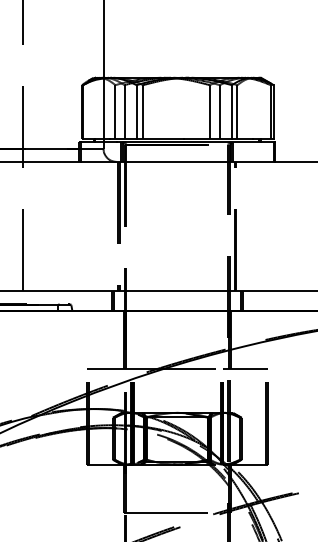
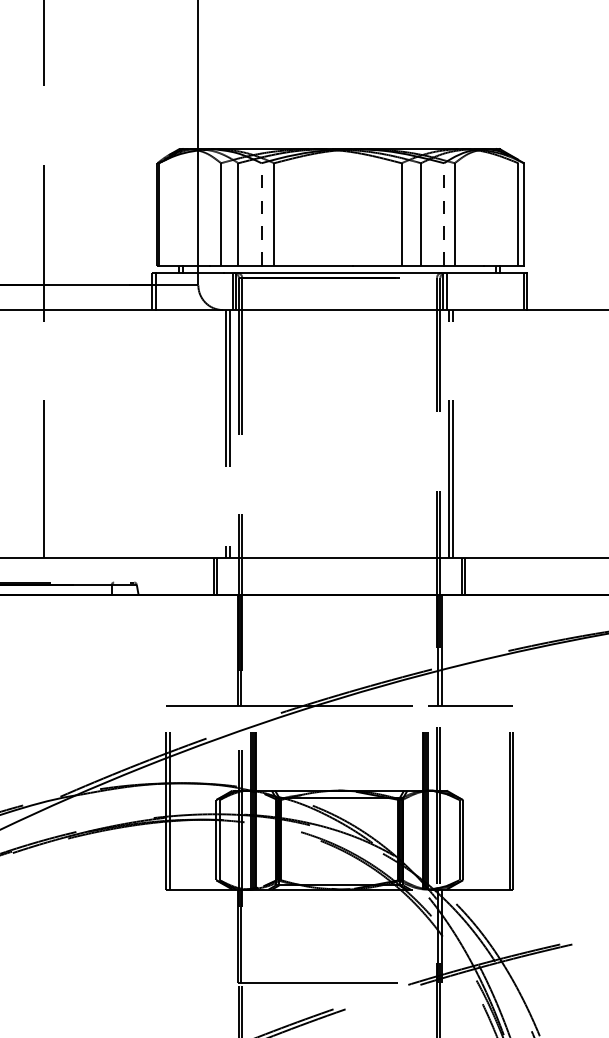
line: (136, 111) -> (261, 213), solid -> dashed
line: (231, 111) -> (443, 213), solid -> dashed

